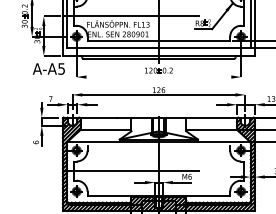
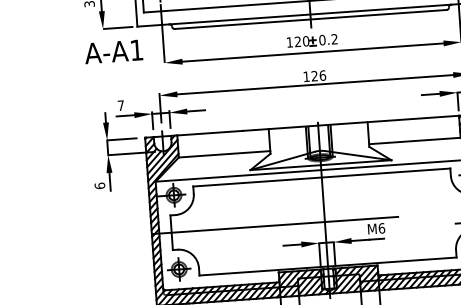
text: (61, 68) -> (136, 49), A-A5 -> A-A1
line: (158, 77) -> (312, 53), added
line: (158, 146) -> (321, 177), added

